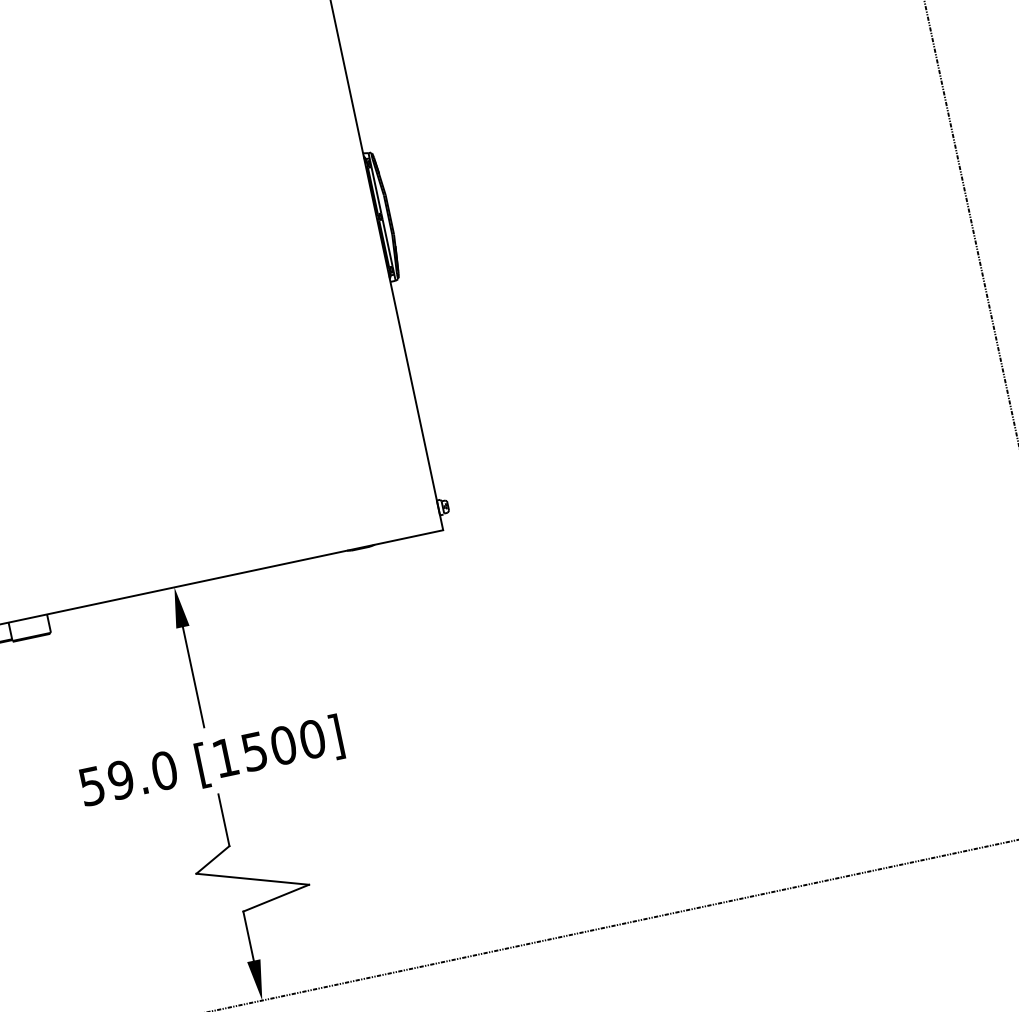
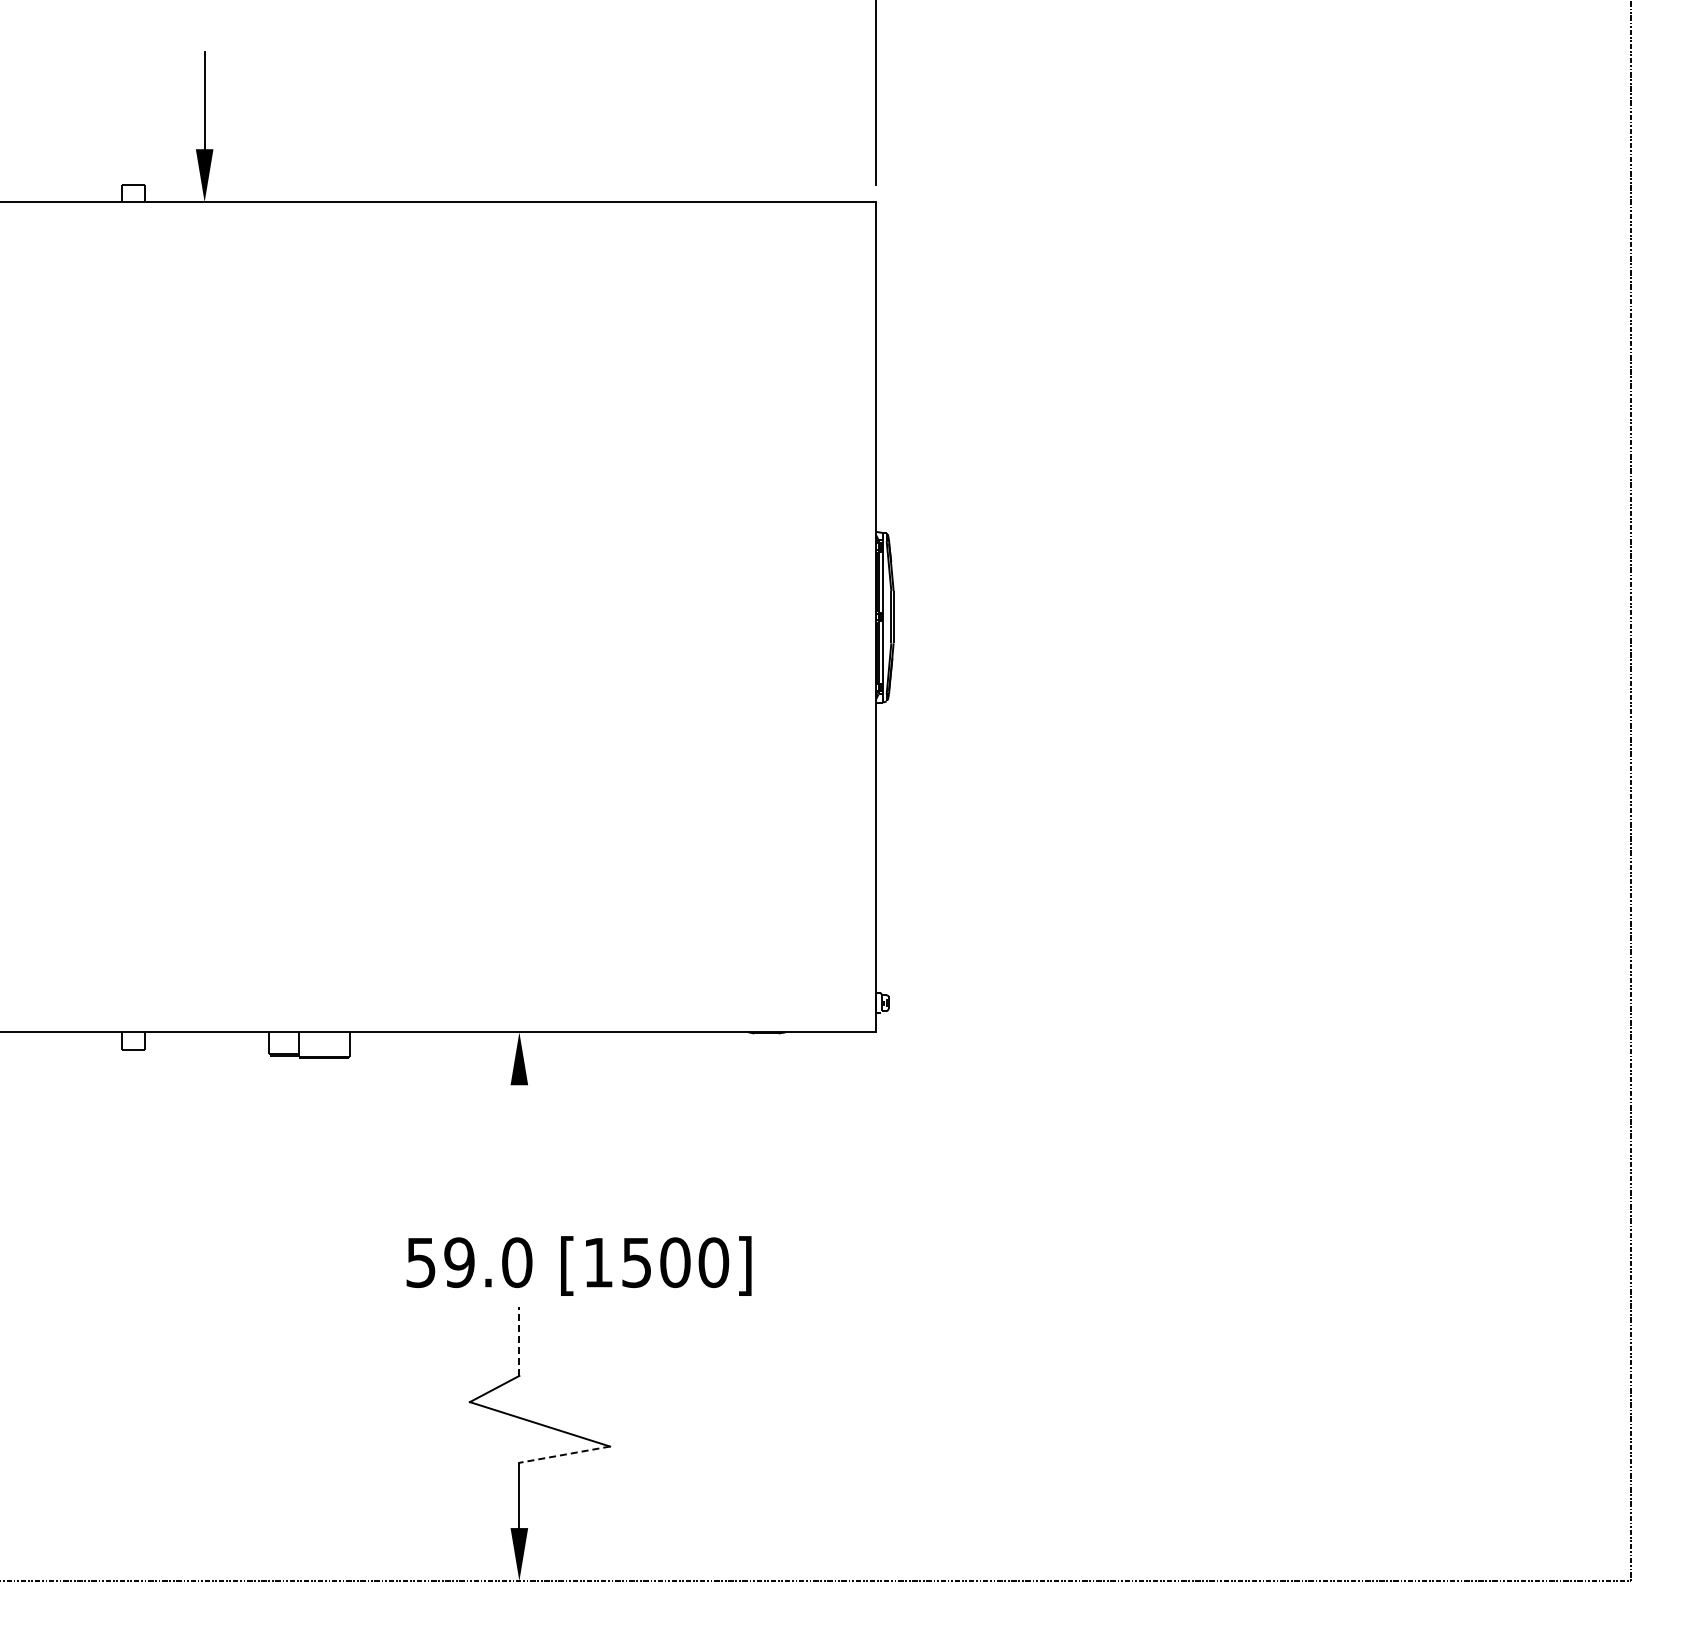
line: (192, 670) -> (519, 1142), removed
text: (211, 763) -> (578, 1265), moved
line: (224, 820) -> (519, 1341), solid -> dashed
line: (276, 898) -> (564, 1454), solid -> dashed

